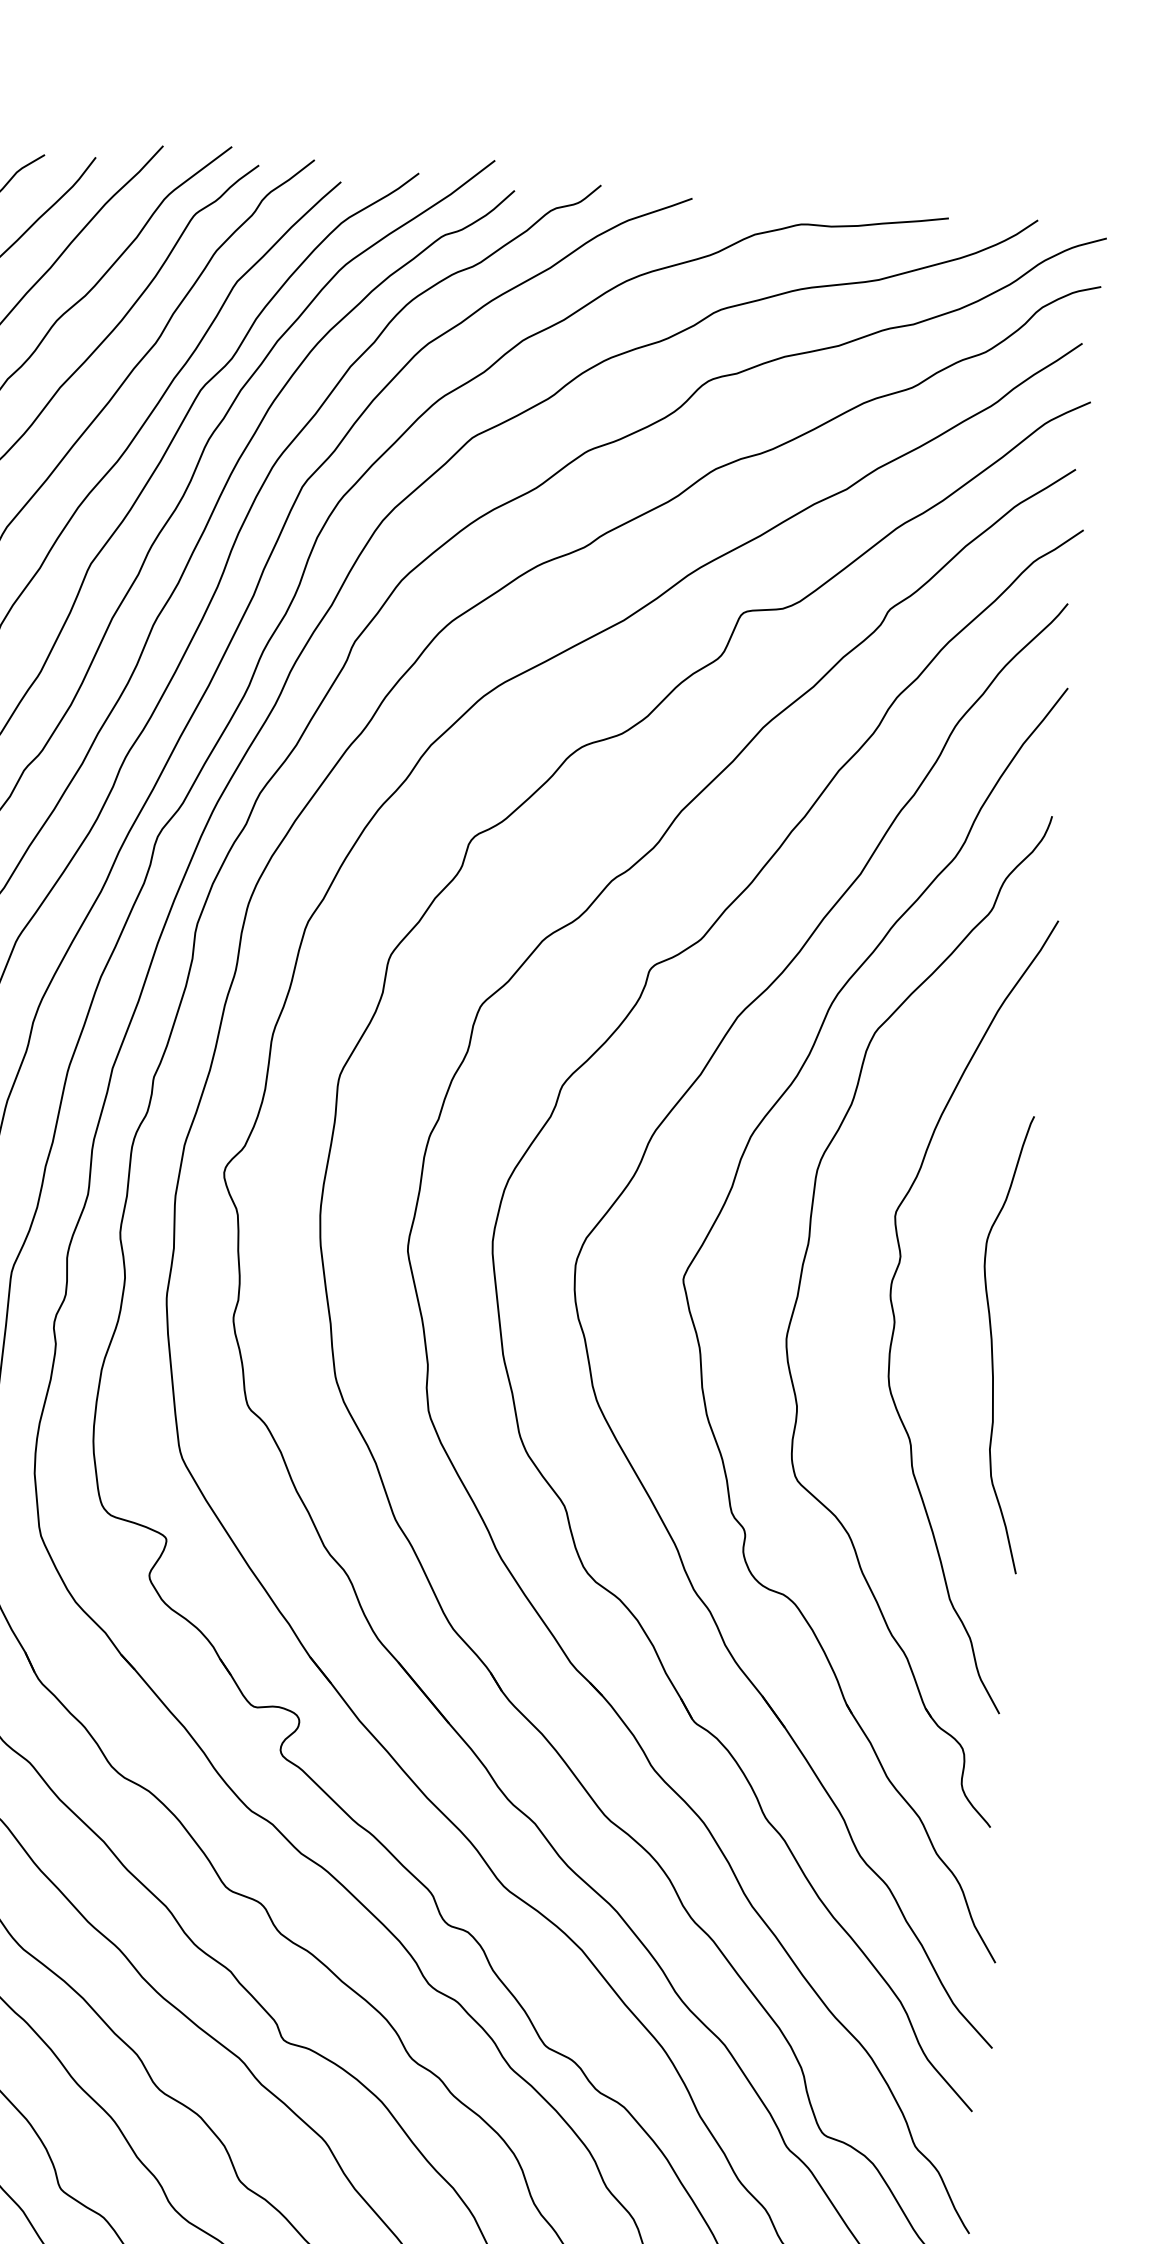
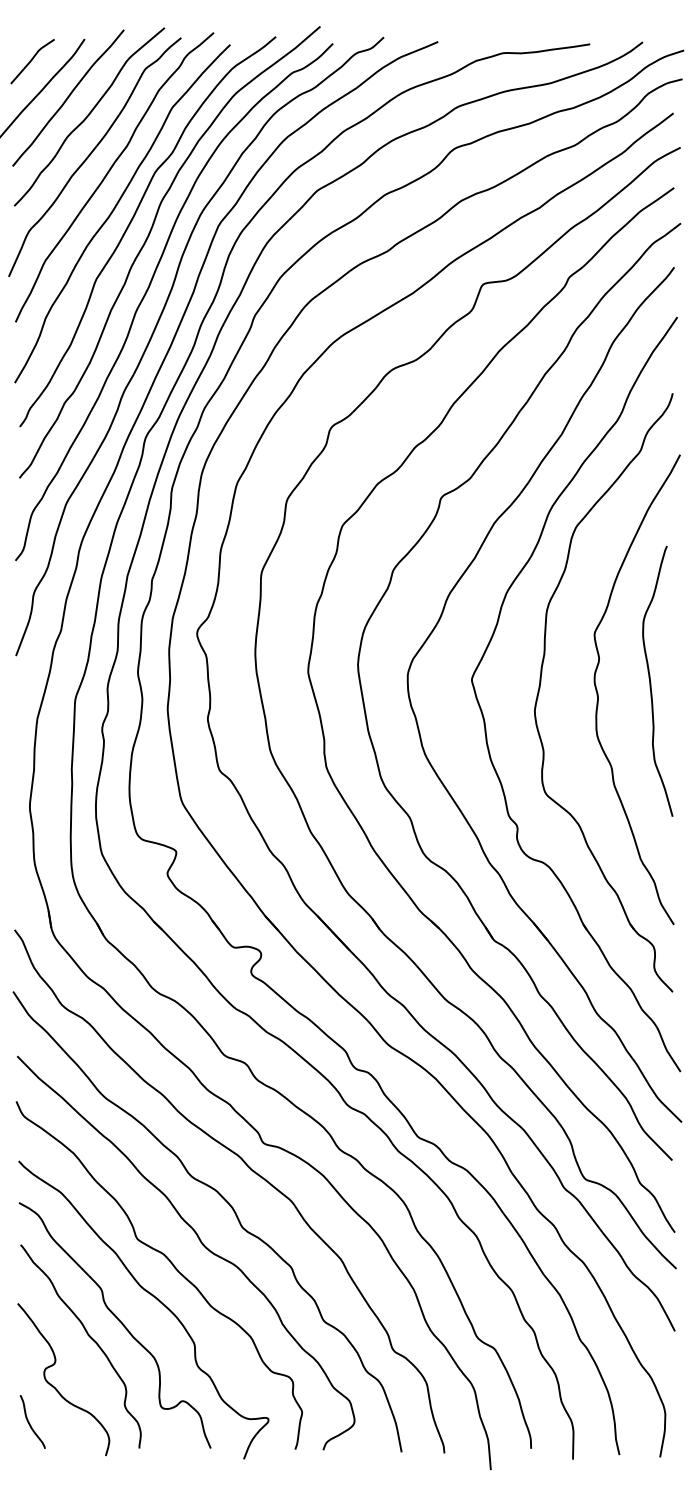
curve: (993, 1345) -> (651, 682), moved

